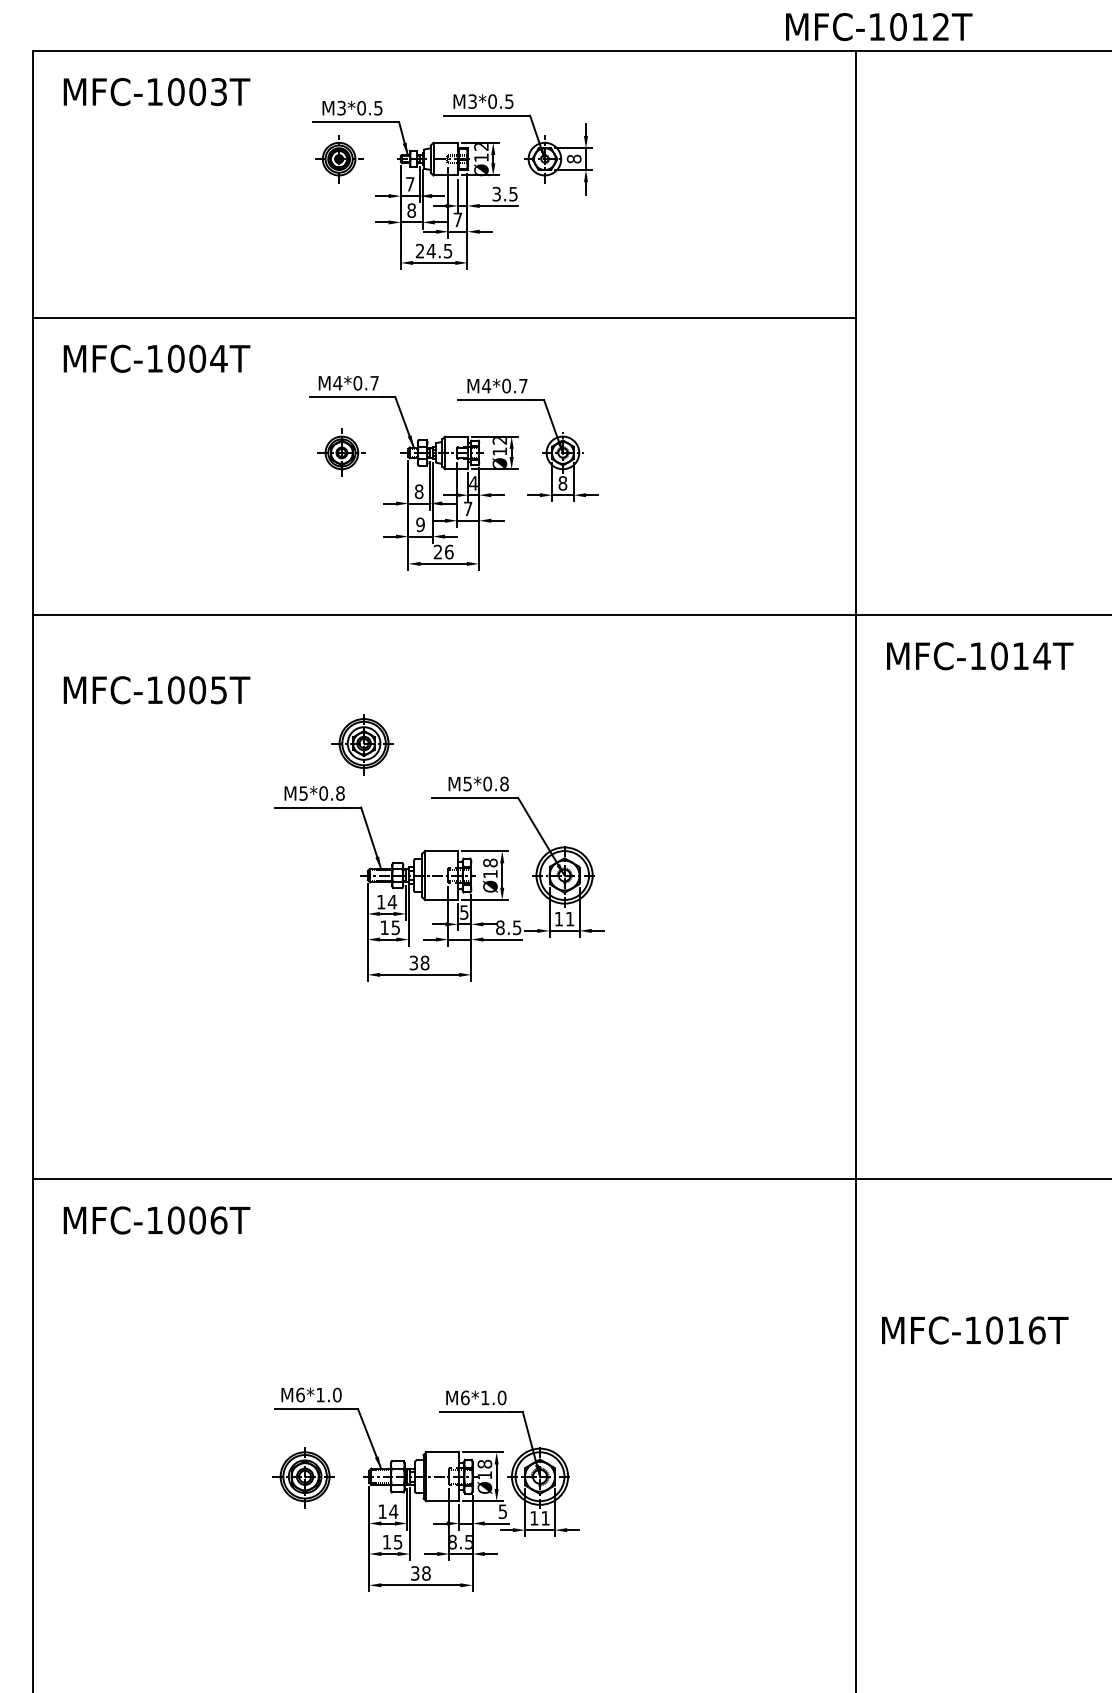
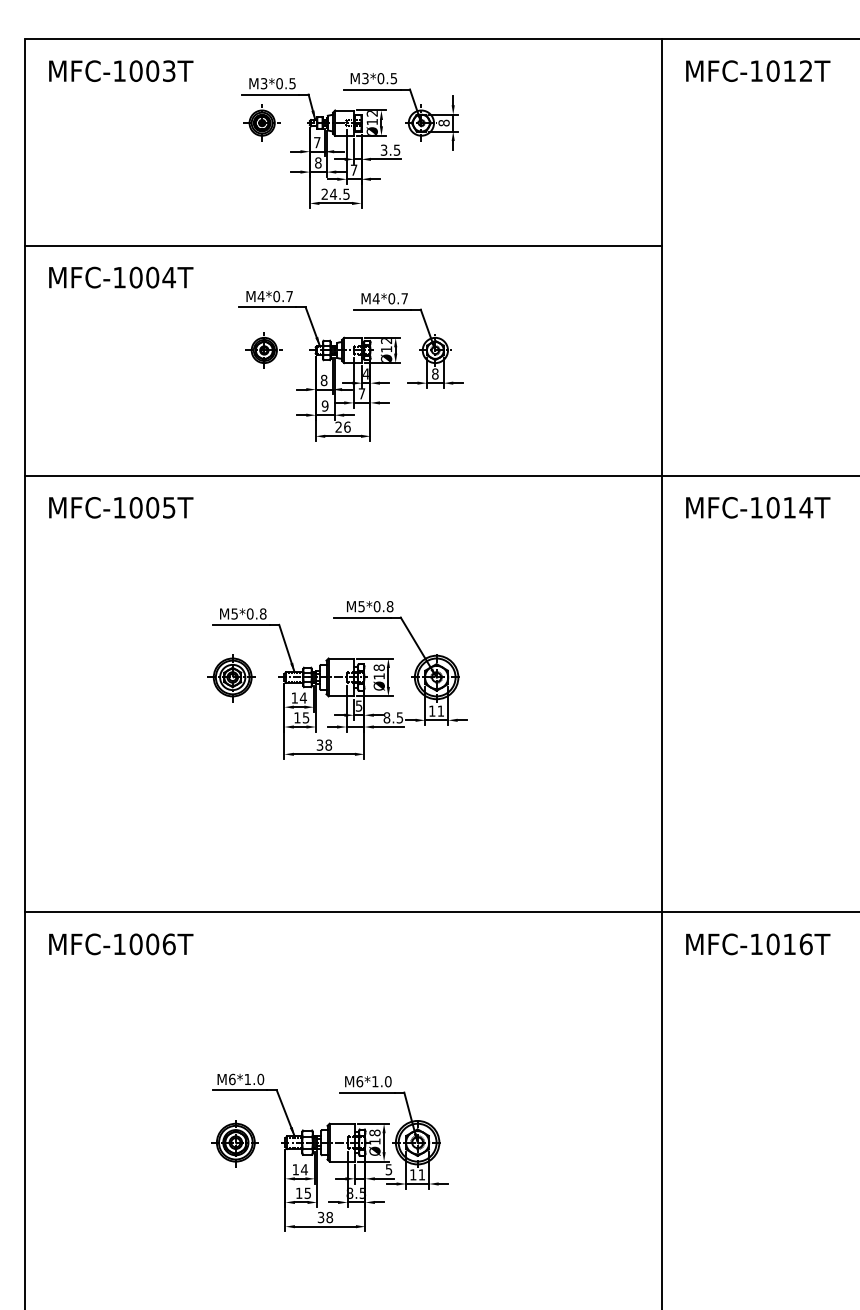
text: (879, 27) -> (758, 71), moved
text: (156, 690) -> (120, 507), moved
part: (362, 744) -> (231, 678), moved
text: (975, 1330) -> (758, 944), moved

